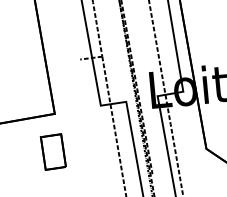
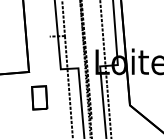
part: (53, 151) -> (39, 97), moved

